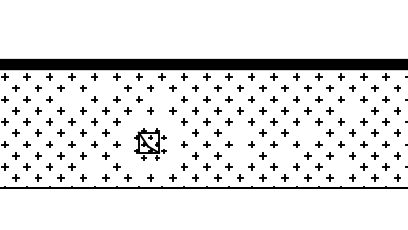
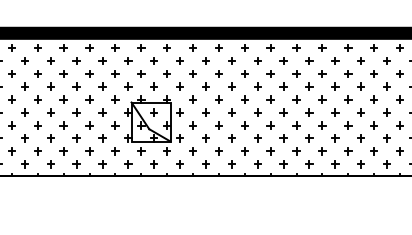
part: (105, 88) -> (102, 60), added
part: (71, 99) -> (63, 73), added
part: (161, 99) -> (166, 73), added
part: (352, 110) -> (386, 86), added
part: (240, 132) -> (257, 111), added
part: (307, 132) -> (335, 111), added
part: (150, 144) -> (154, 125), size x1.67
part: (240, 155) -> (257, 138), added
part: (284, 155) -> (308, 138), added
part: (94, 166) -> (89, 150), added
part: (341, 166) -> (374, 150), added

